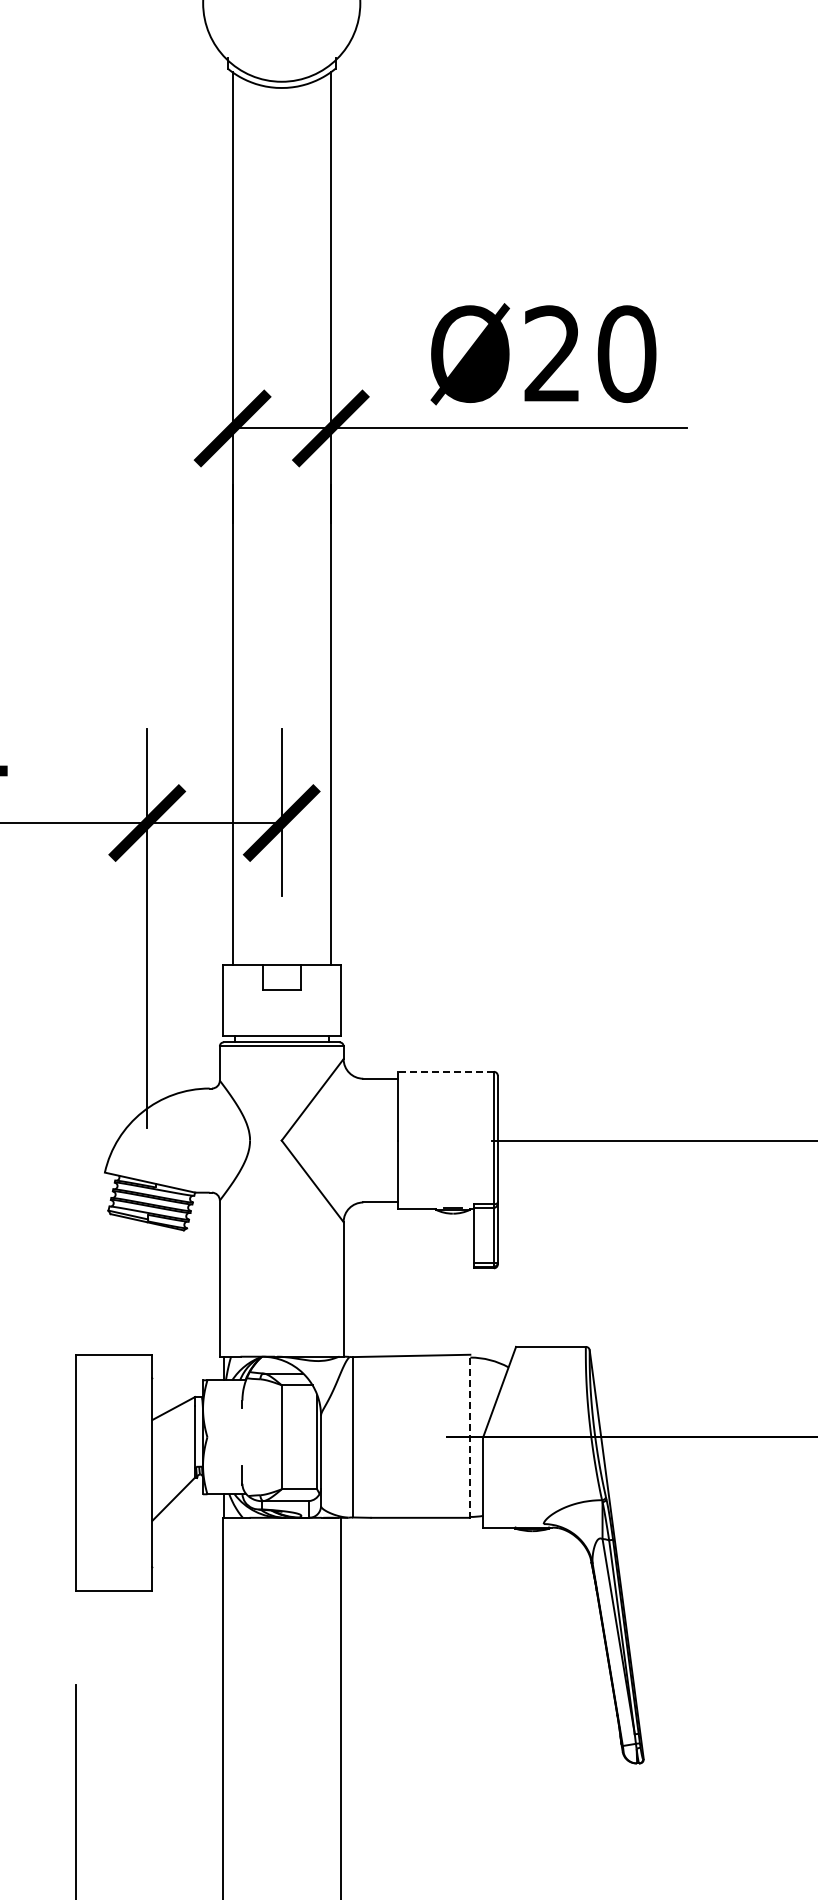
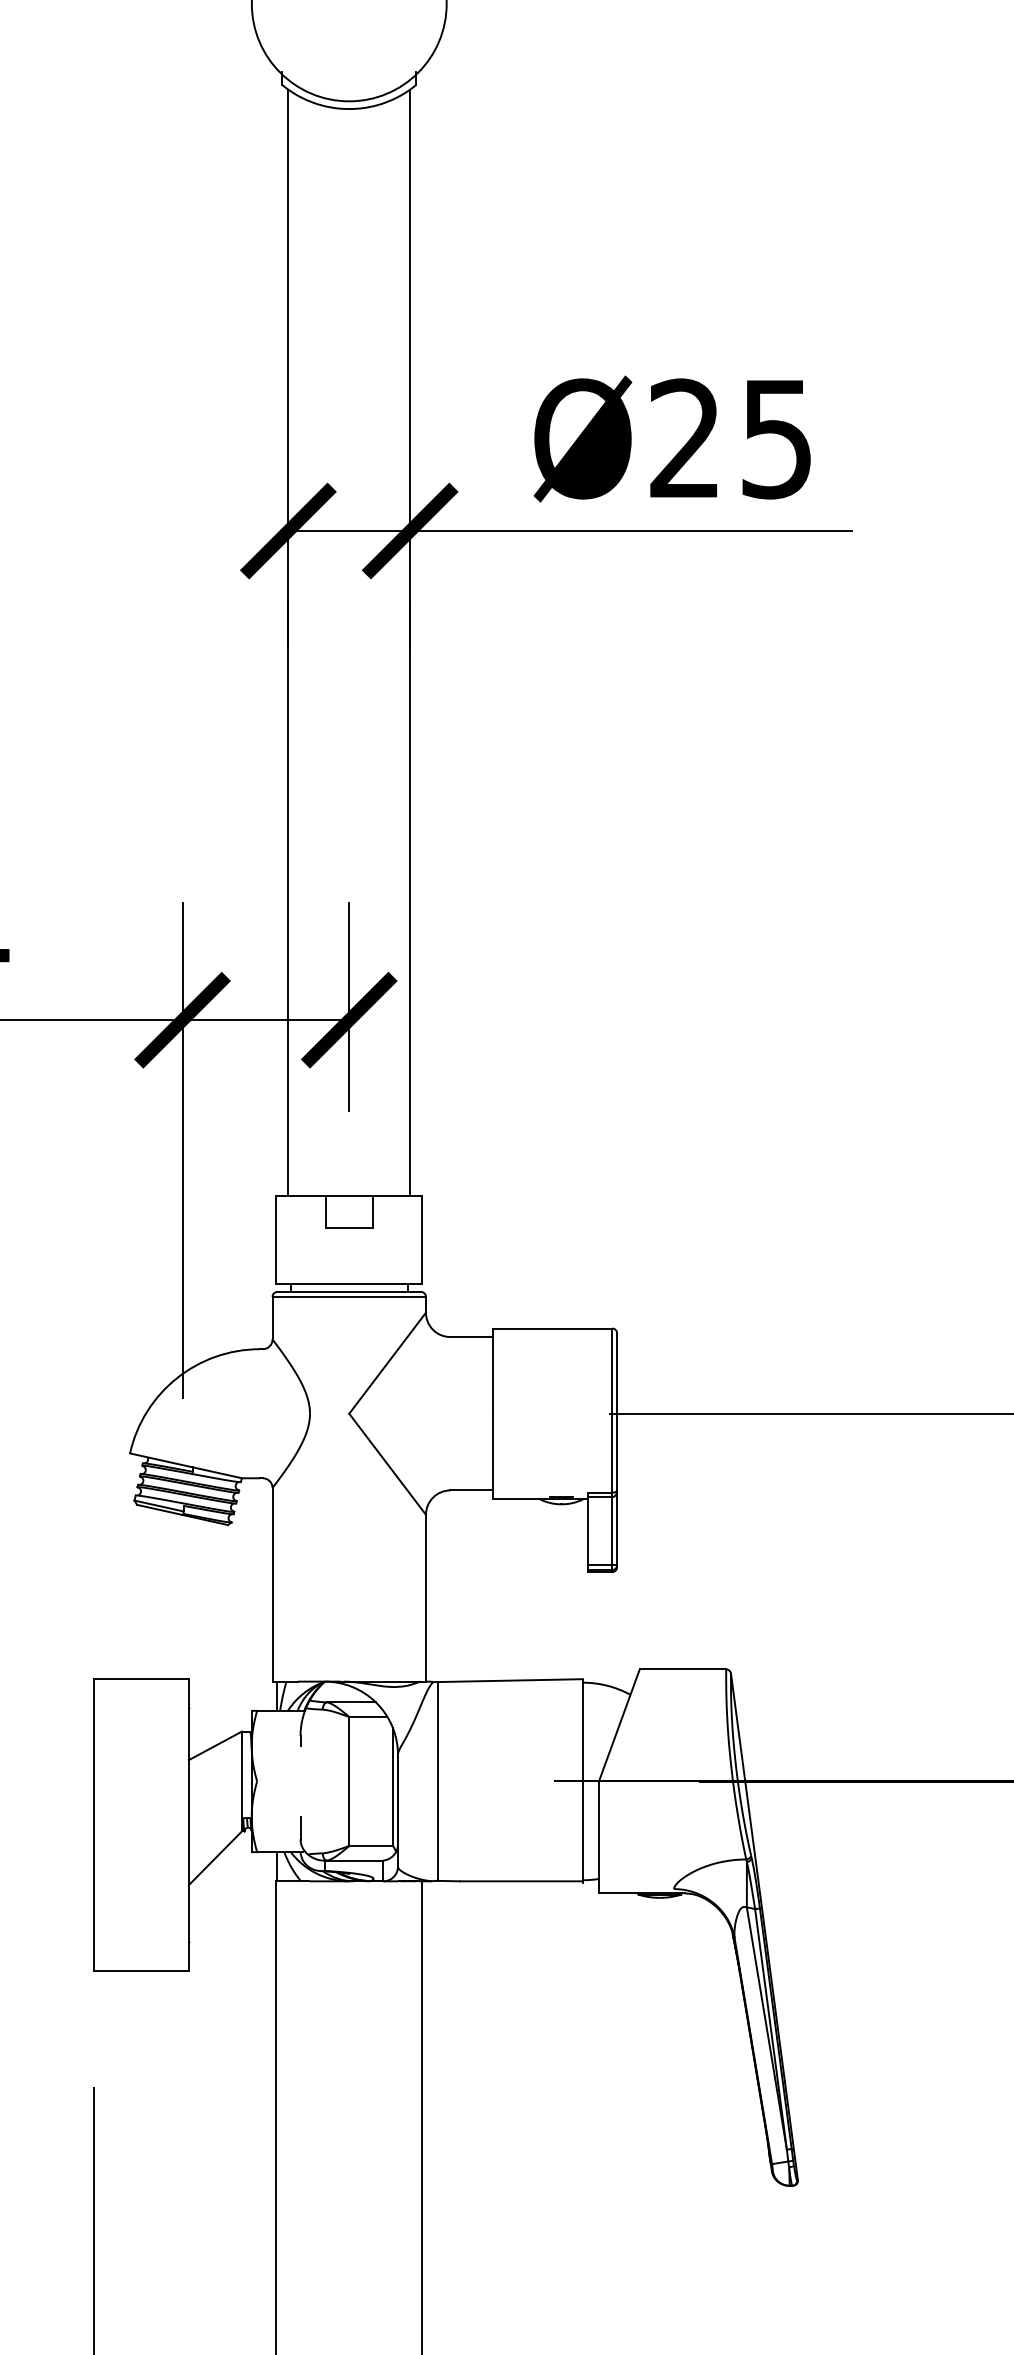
text: (626, 354) -> (776, 439), Ø20 -> Ø25
line: (445, 1071) -> (552, 1328), dashed -> solid
line: (470, 1437) -> (583, 1781), dashed -> solid

